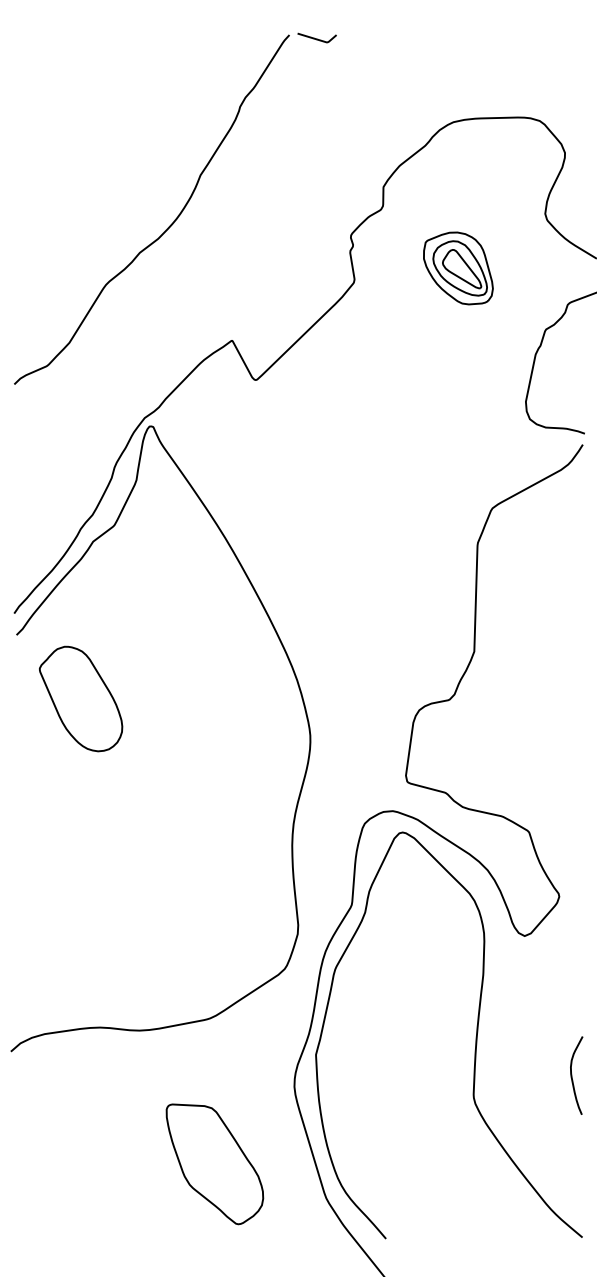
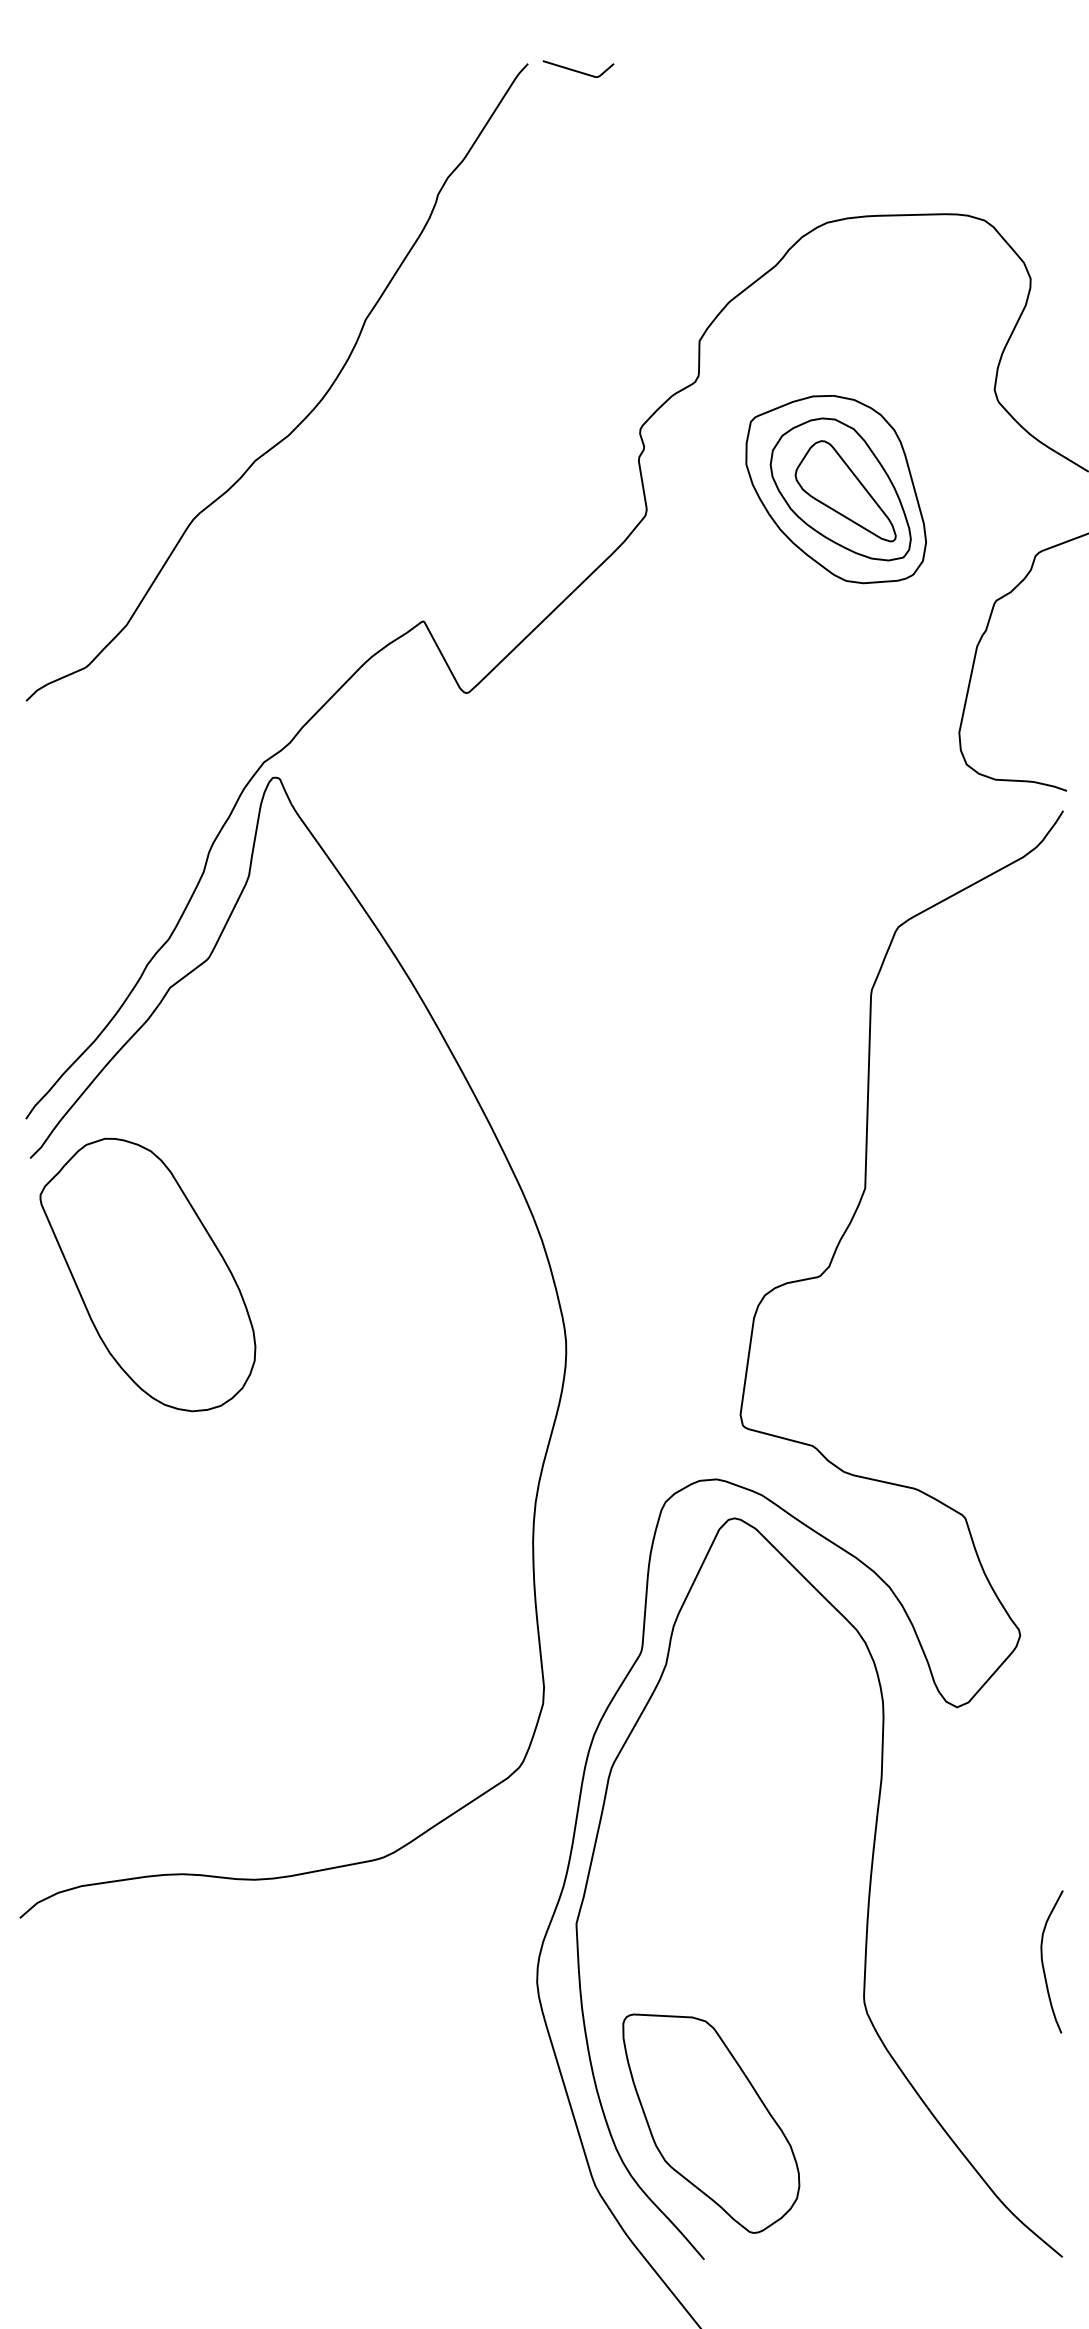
part: (458, 268) -> (836, 489), size x1.43
part: (80, 698) -> (146, 1273), size x1.43
part: (214, 1164) -> (710, 2123), moved

